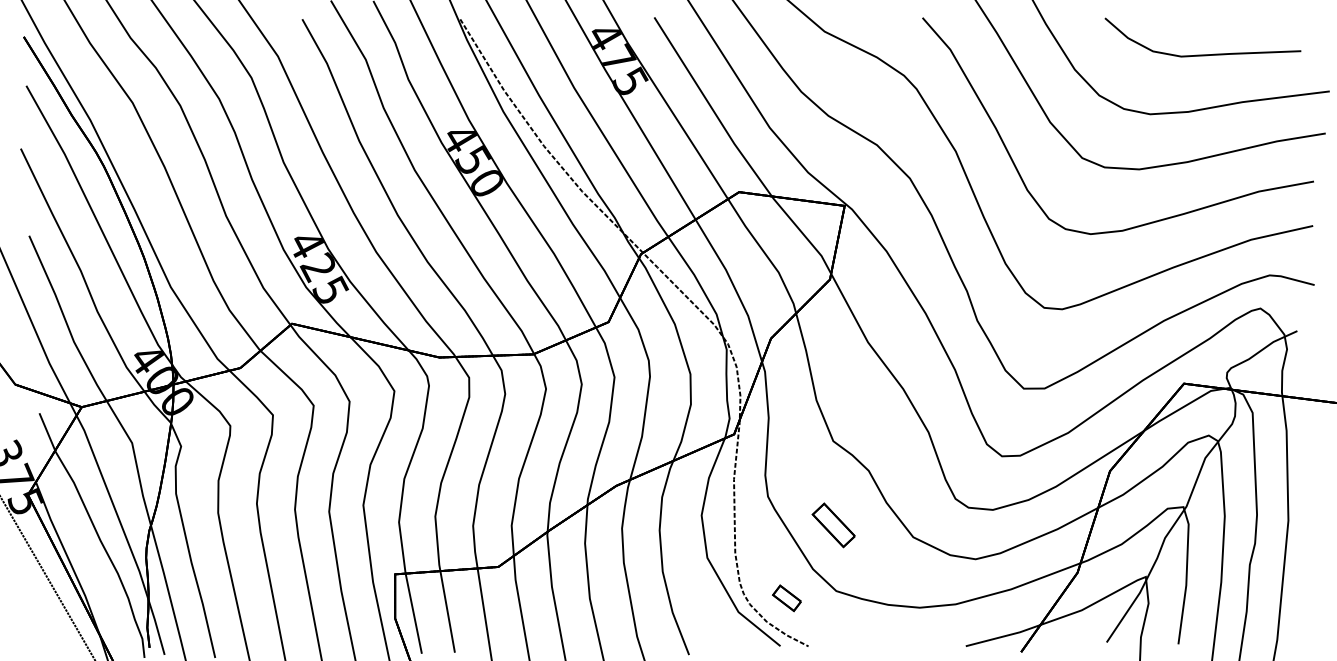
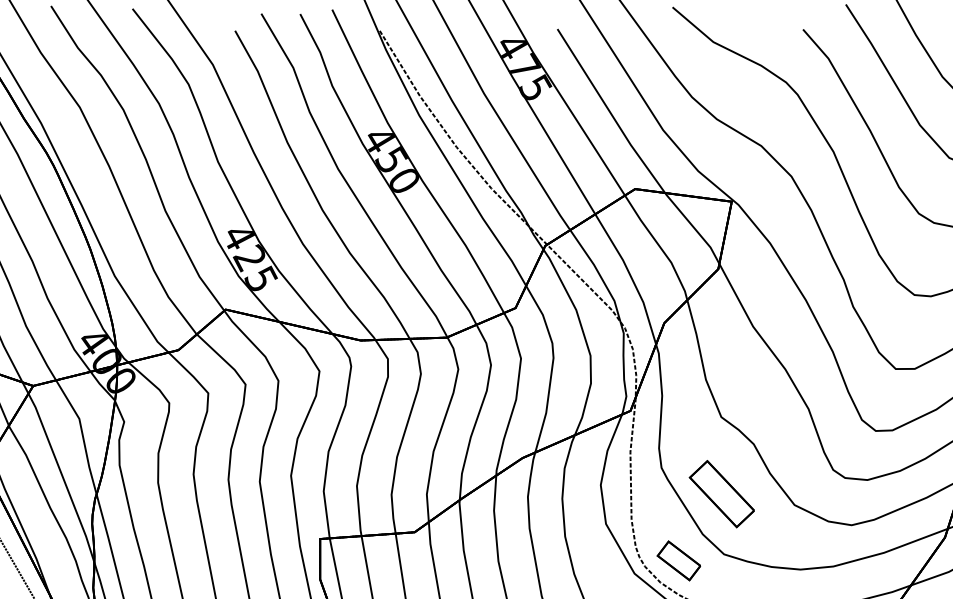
part: (833, 525) -> (721, 494), size x1.67
part: (786, 598) -> (678, 561), size x1.67

